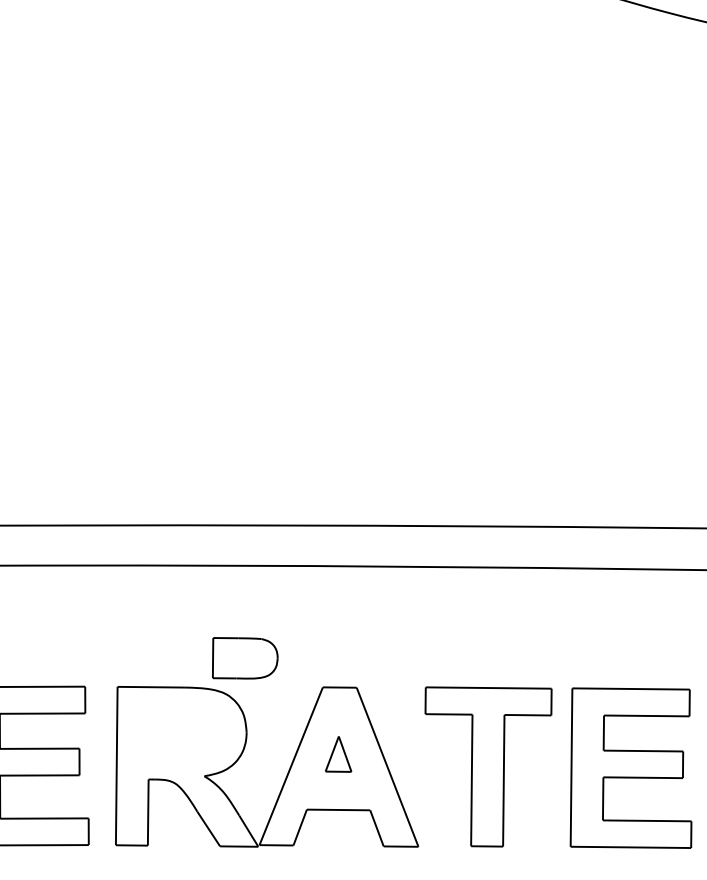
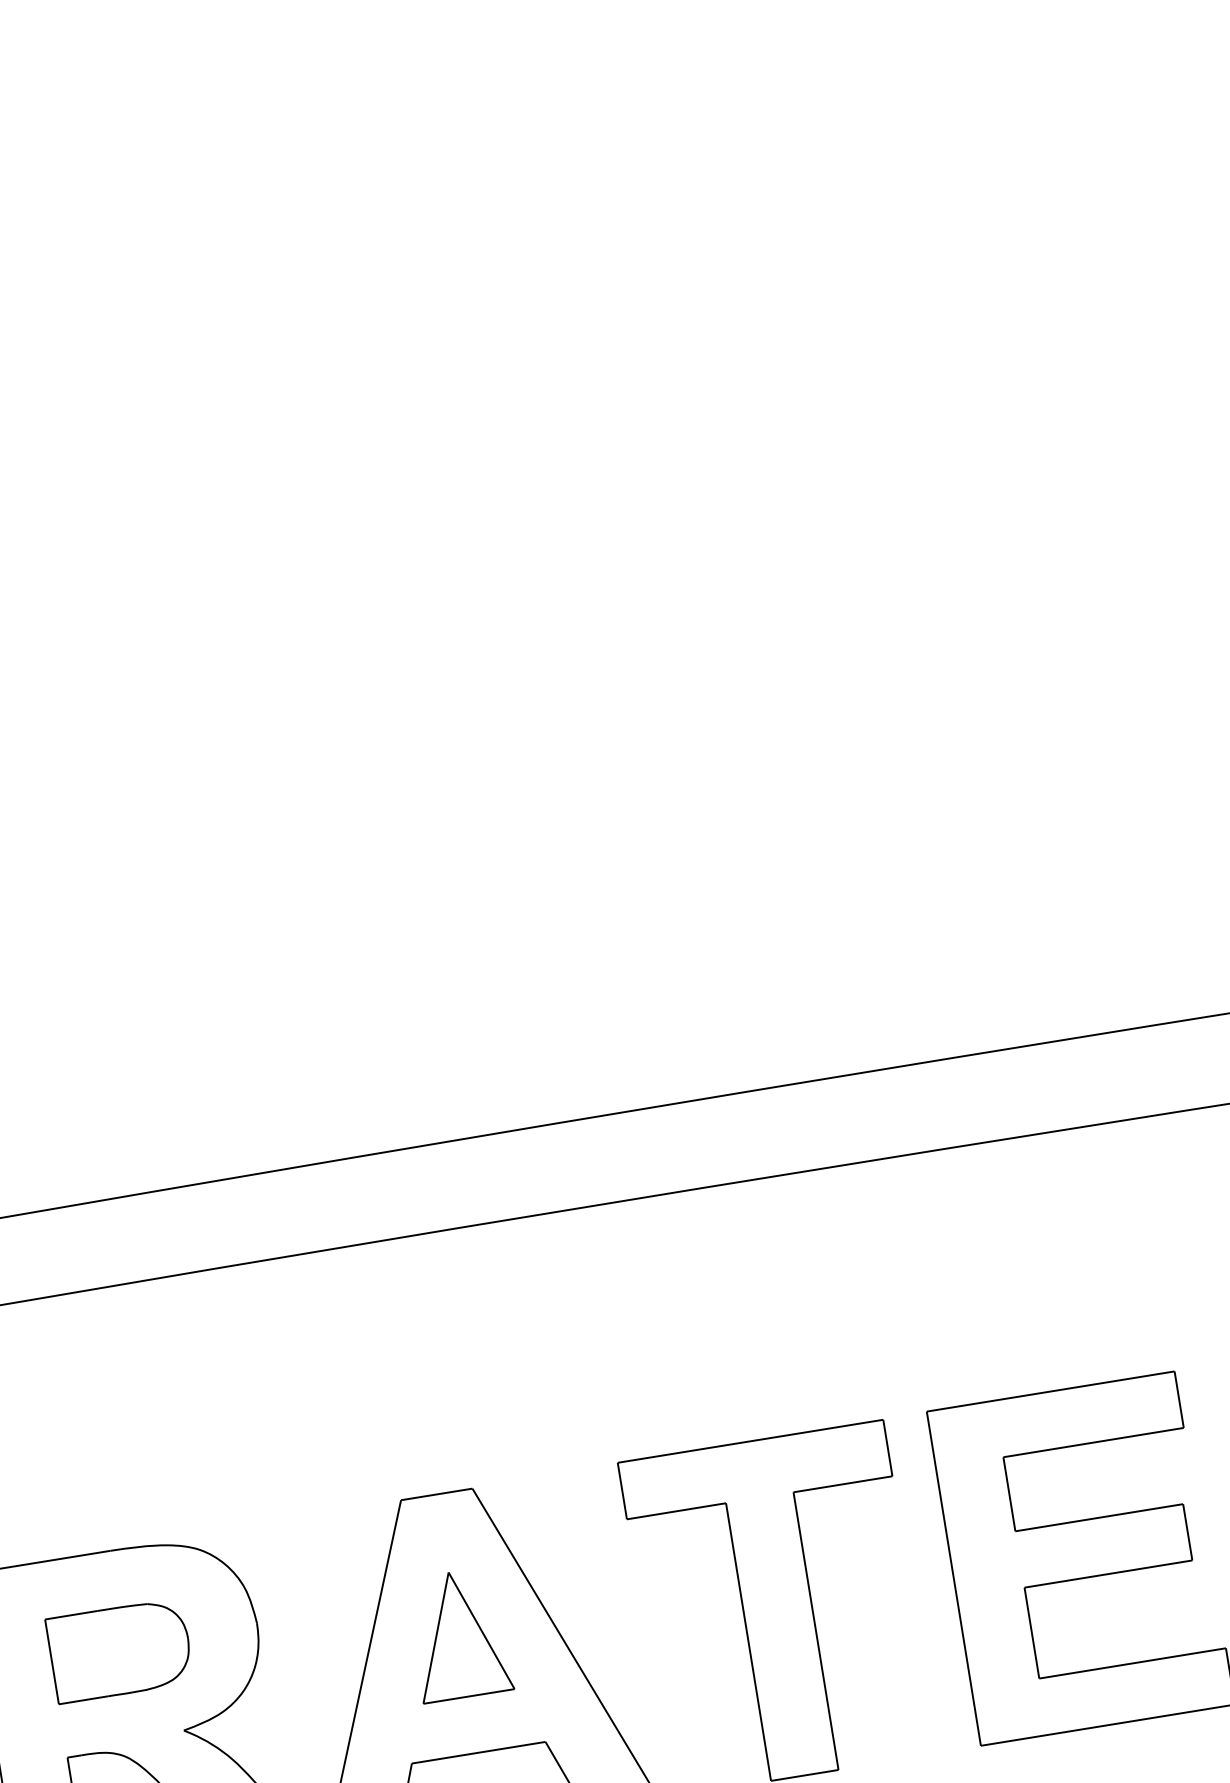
part: (245, 658) -> (120, 1650), moved
part: (338, 754) -> (458, 1635), size x1.67

